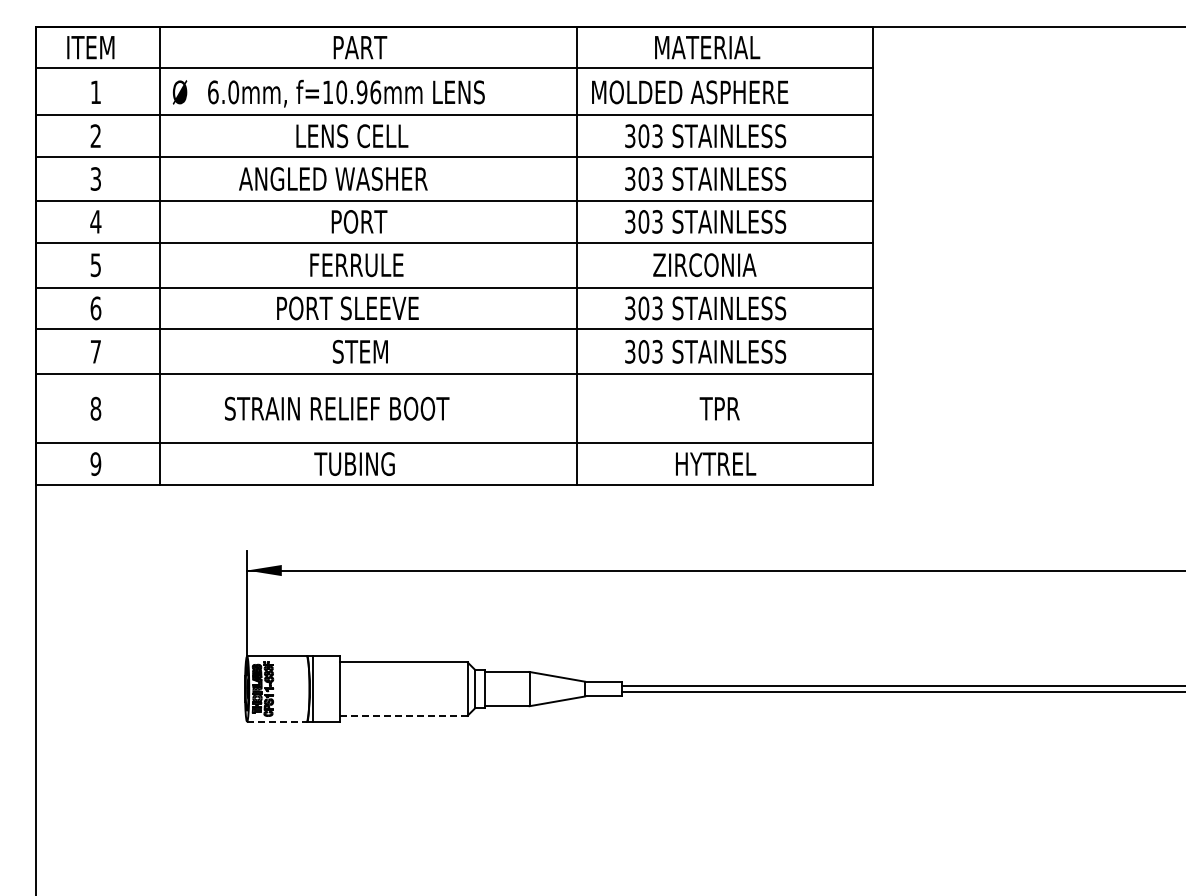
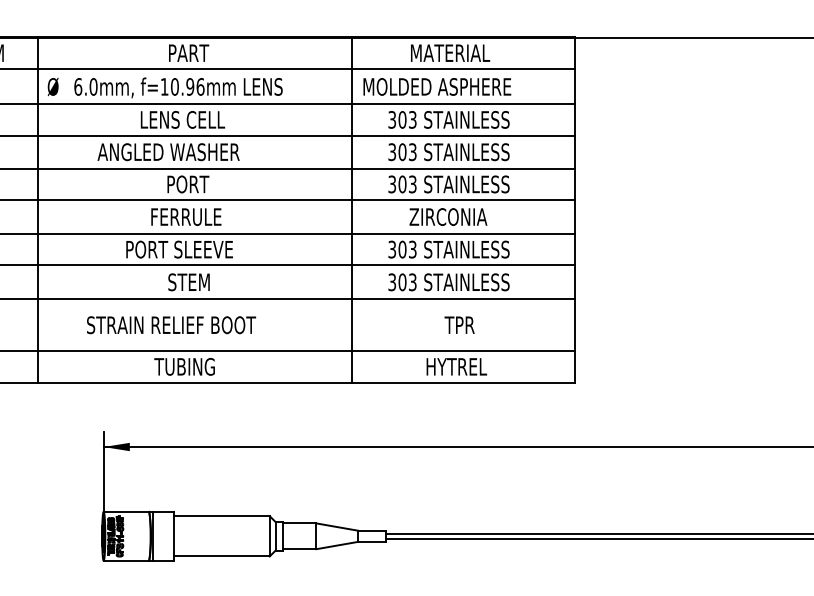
line: (403, 715) -> (221, 556), dashed -> solid
line: (277, 721) -> (126, 560), dashed -> solid

